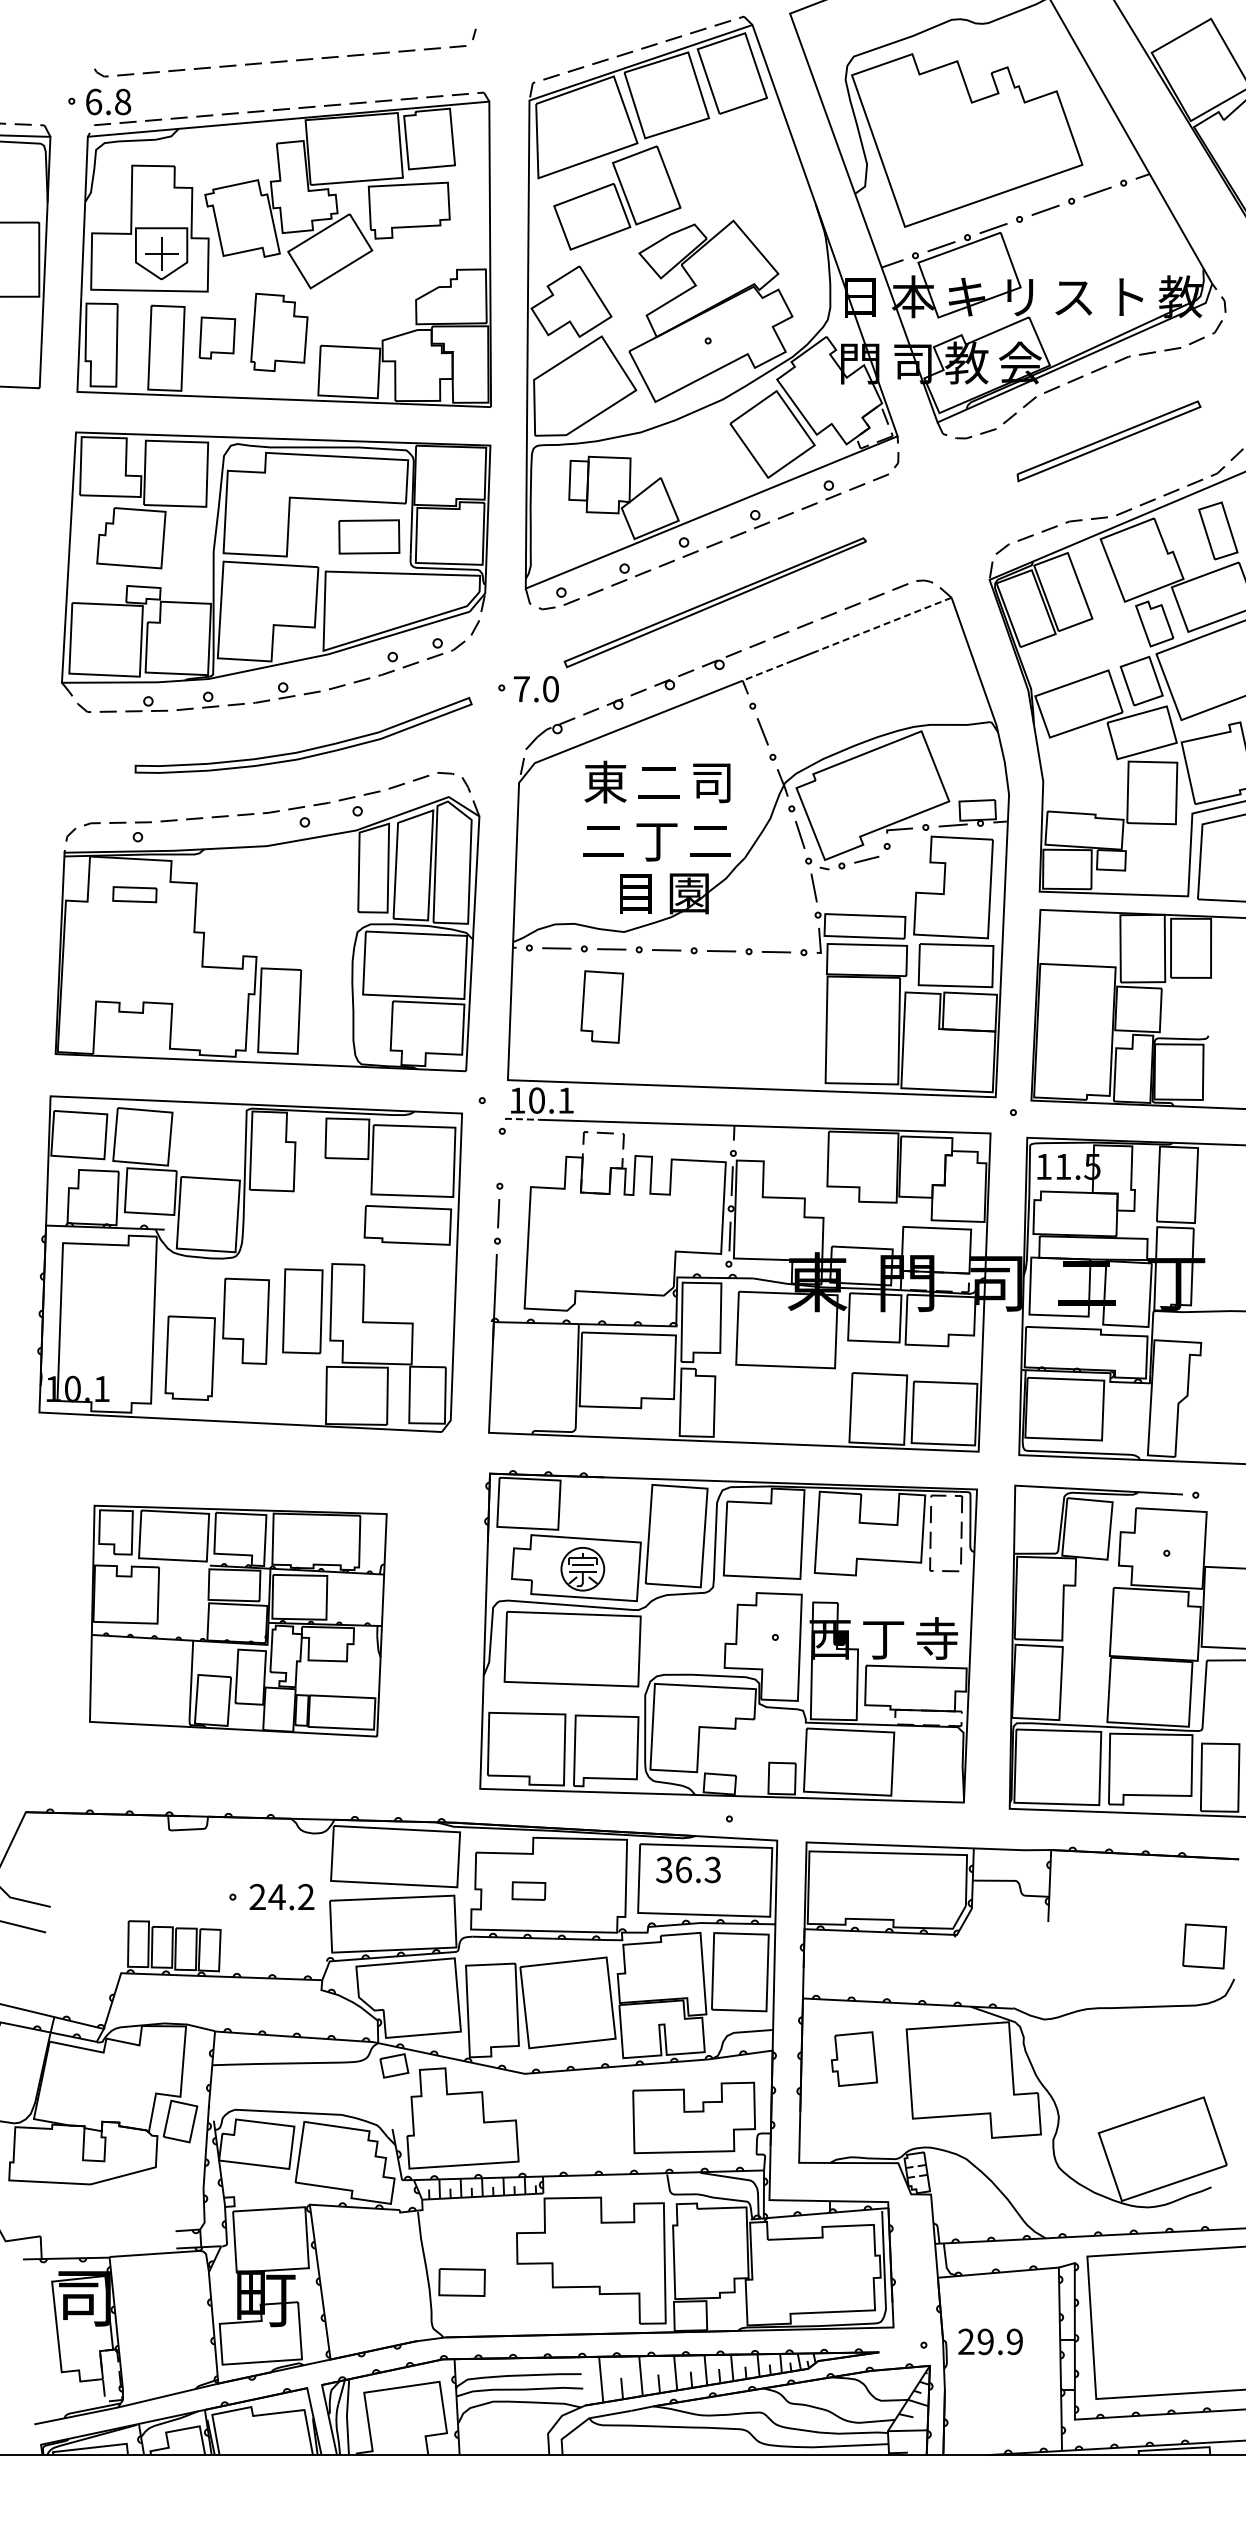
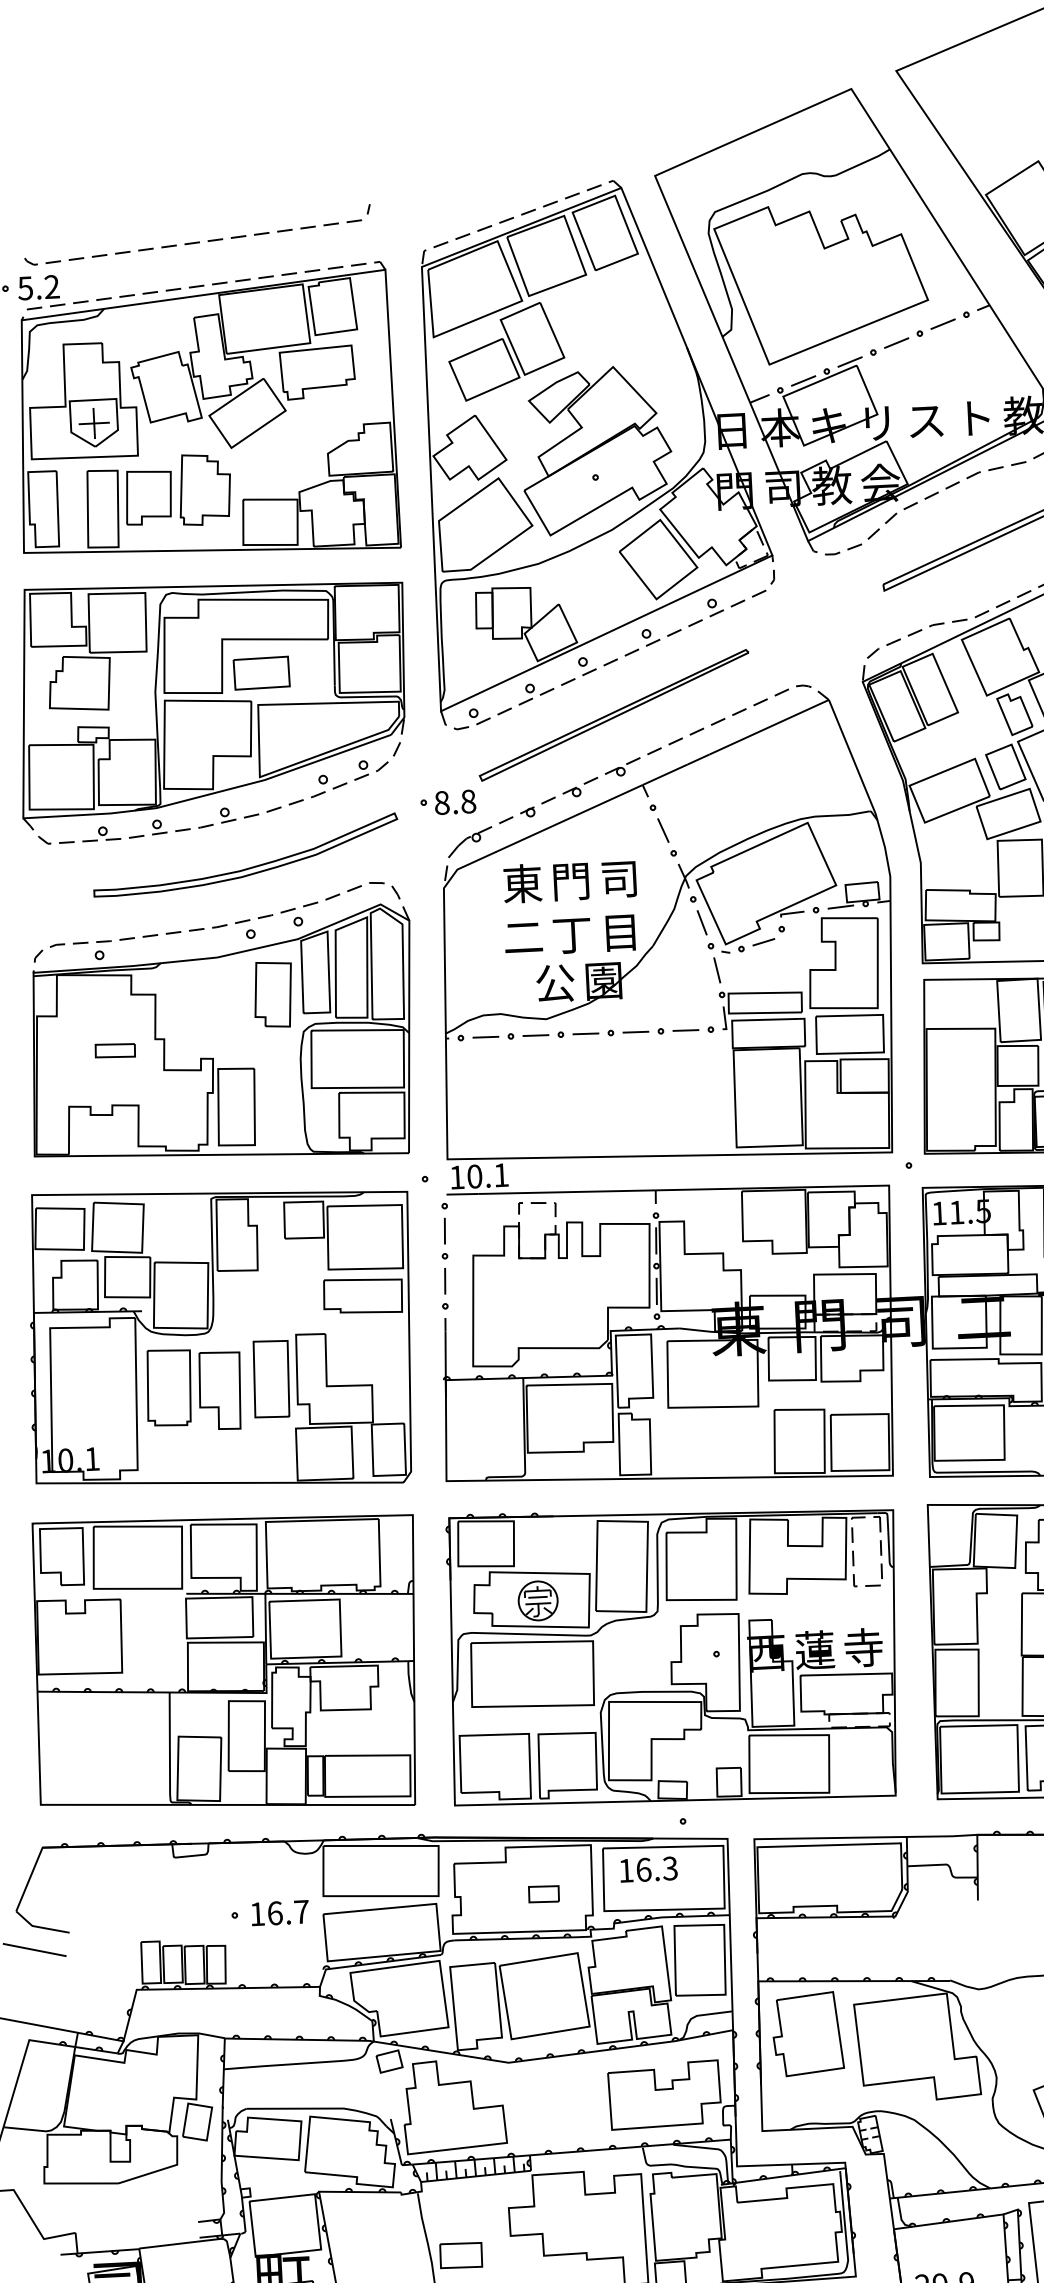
text: (108, 101) -> (38, 287), 6.8 -> 5.2
part: (217, 337) -> (148, 496), size x1.43
part: (369, 536) -> (261, 672), moved
line: (885, 624) -> (770, 727), dashed -> solid
line: (767, 670) -> (664, 774), dashed -> solid
text: (536, 689) -> (455, 802), 7.0 -> 8.8
text: (658, 782) -> (570, 881), 二 -> 門
text: (710, 841) -> (620, 932), 二 -> 目
text: (635, 893) -> (554, 983), 目 -> 公
part: (134, 894) -> (114, 1050), moved
part: (602, 1006) -> (273, 994), moved
line: (522, 1119) -> (462, 1194), dashed -> solid
line: (500, 1158) -> (444, 1230), added
part: (189, 1357) -> (168, 1387), moved
part: (238, 1620) -> (227, 1663), size x1.43
text: (883, 1638) -> (814, 1650), 丁 -> 蓮
text: (664, 1869) -> (626, 1870), 36.3 -> 16.3
part: (528, 1890) -> (543, 1893), moved
text: (281, 1896) -> (279, 1912), 24.2 -> 16.7
part: (854, 2058) -> (807, 2033), size x1.67

